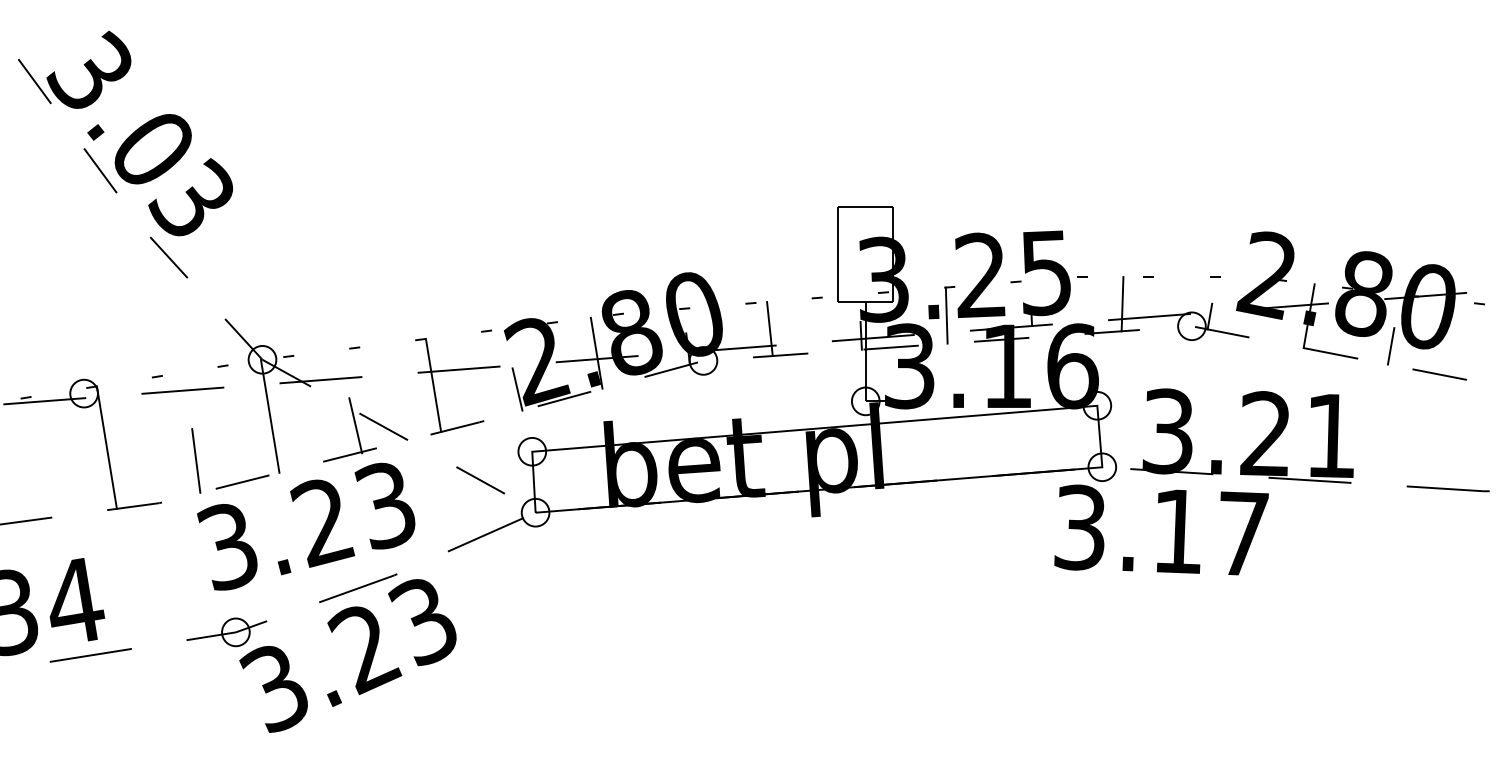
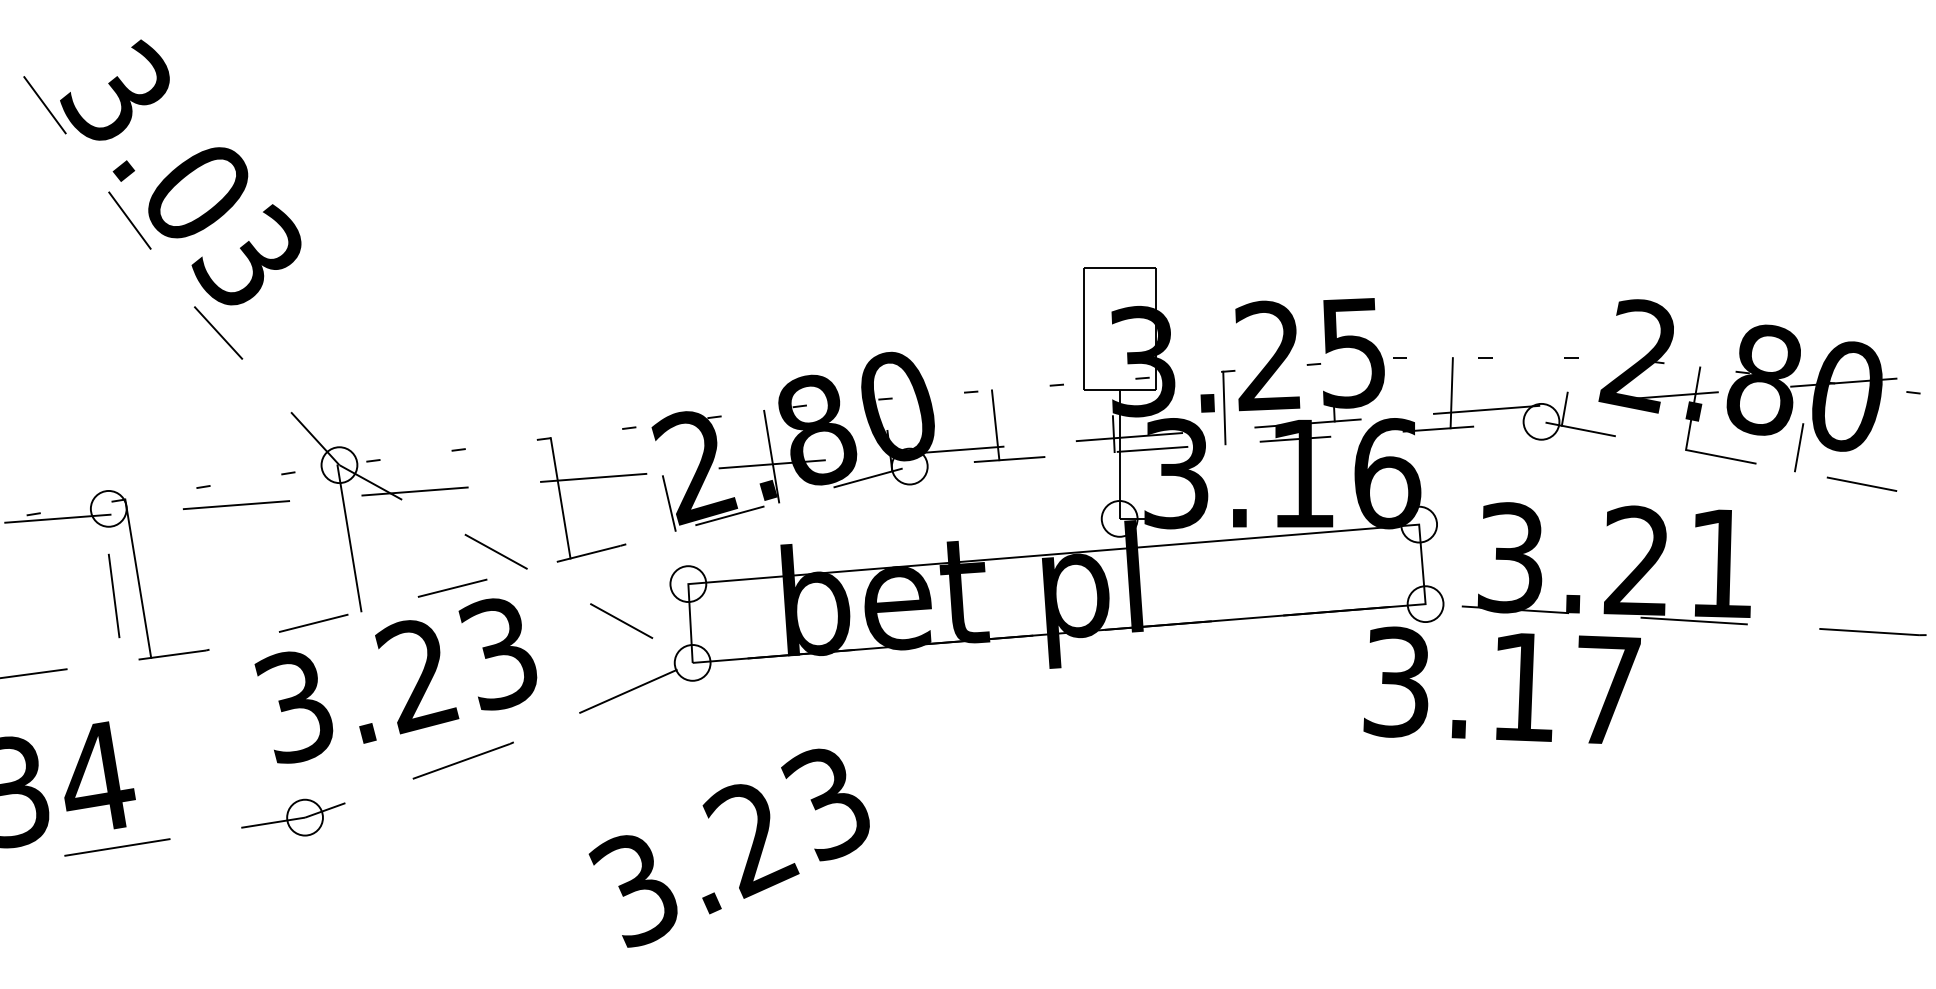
line: (355, 425) -> (459, 550), removed
line: (196, 460) -> (114, 595), moved
text: (347, 655) -> (728, 847), moved

